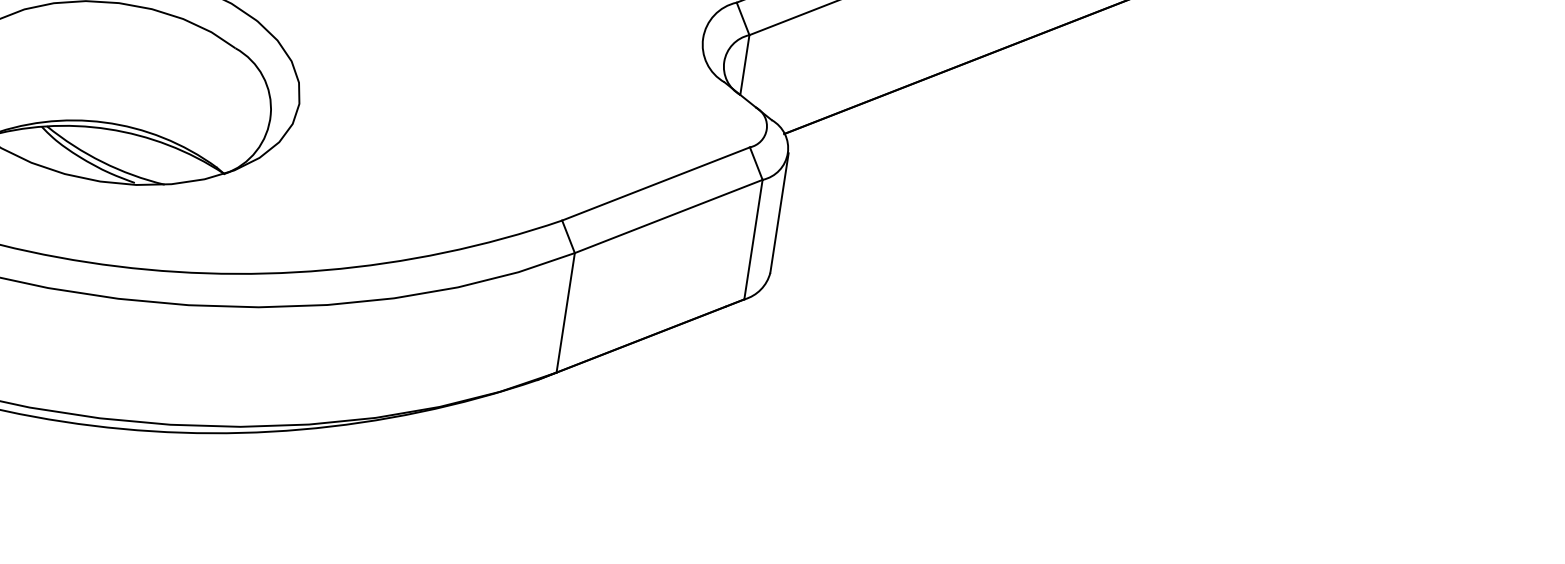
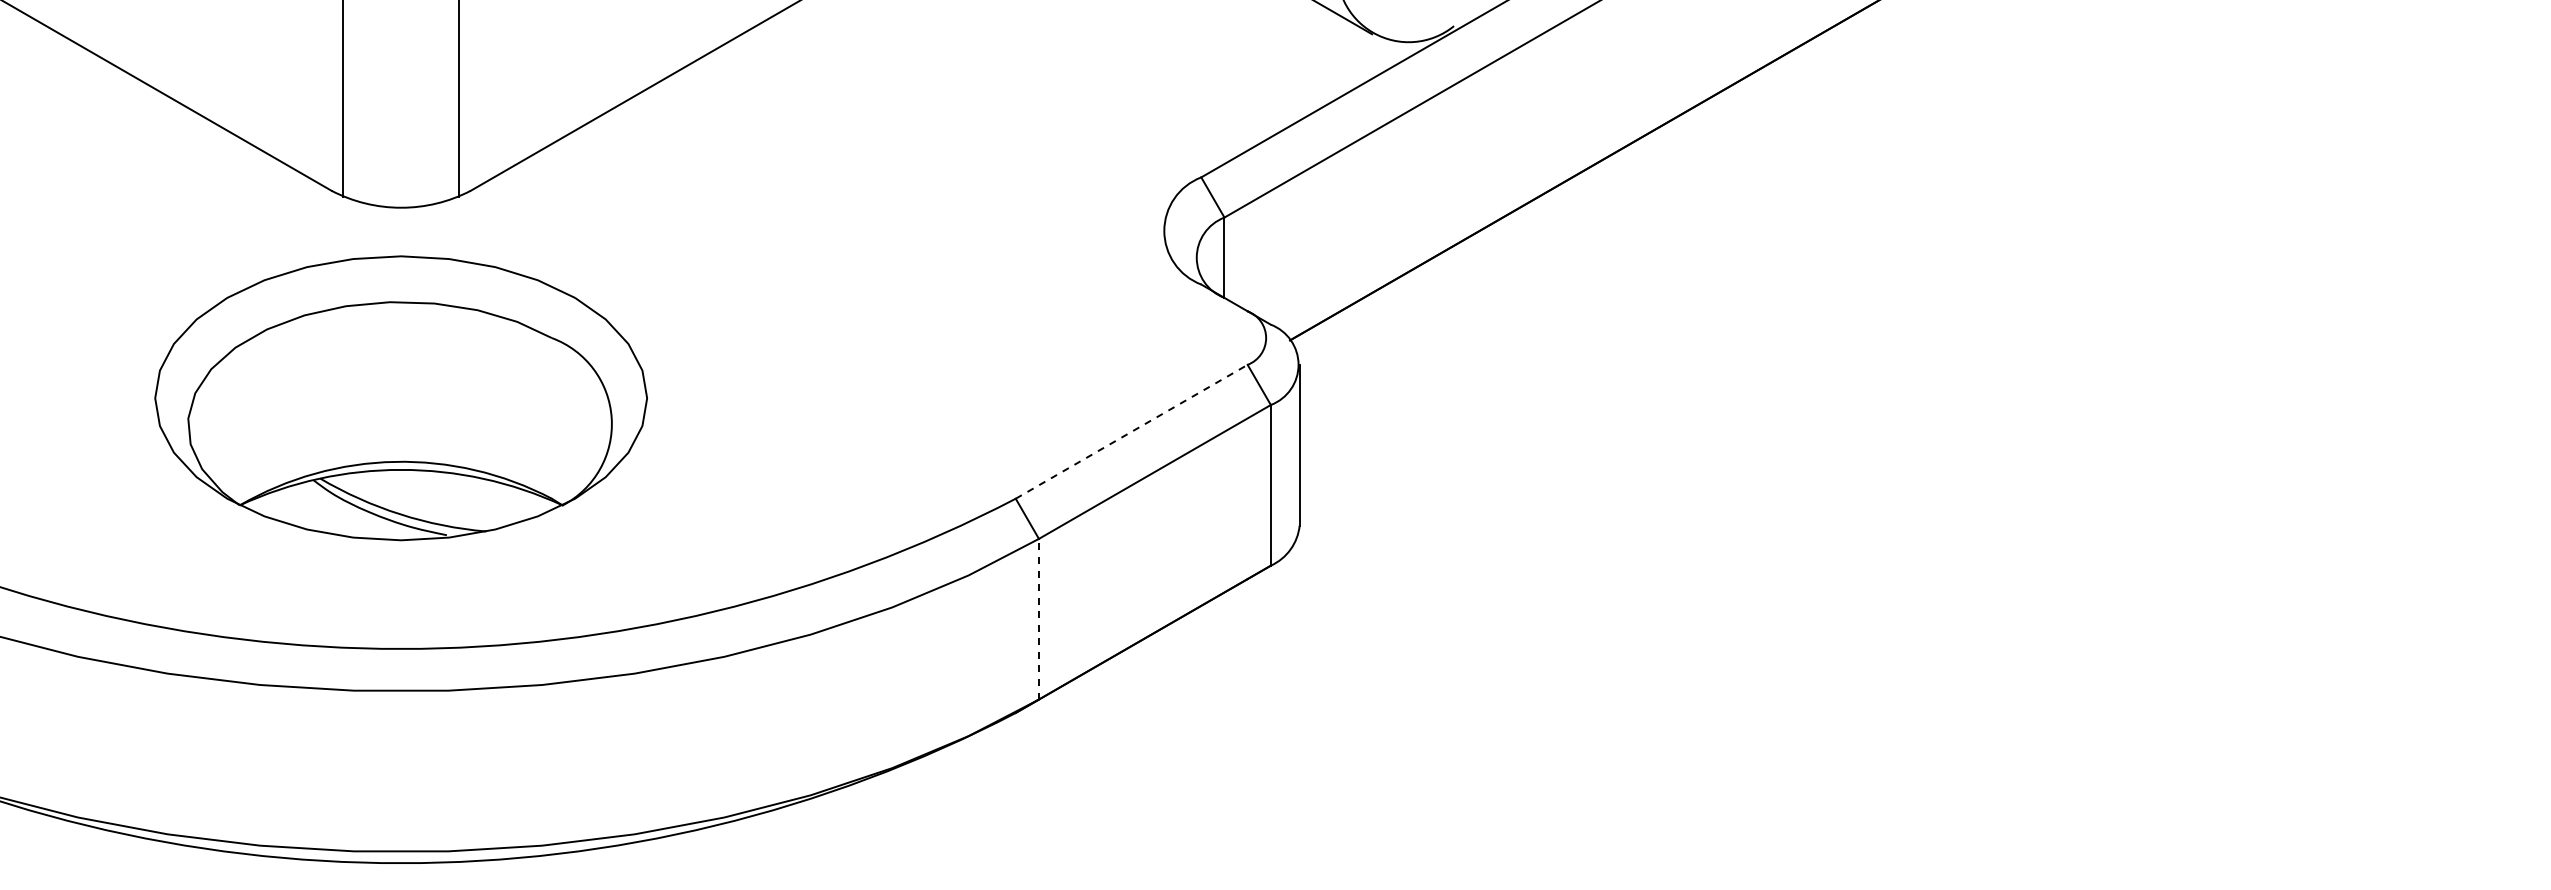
line: (655, 183) -> (1131, 431), solid -> dashed
line: (565, 312) -> (1038, 618), solid -> dashed

